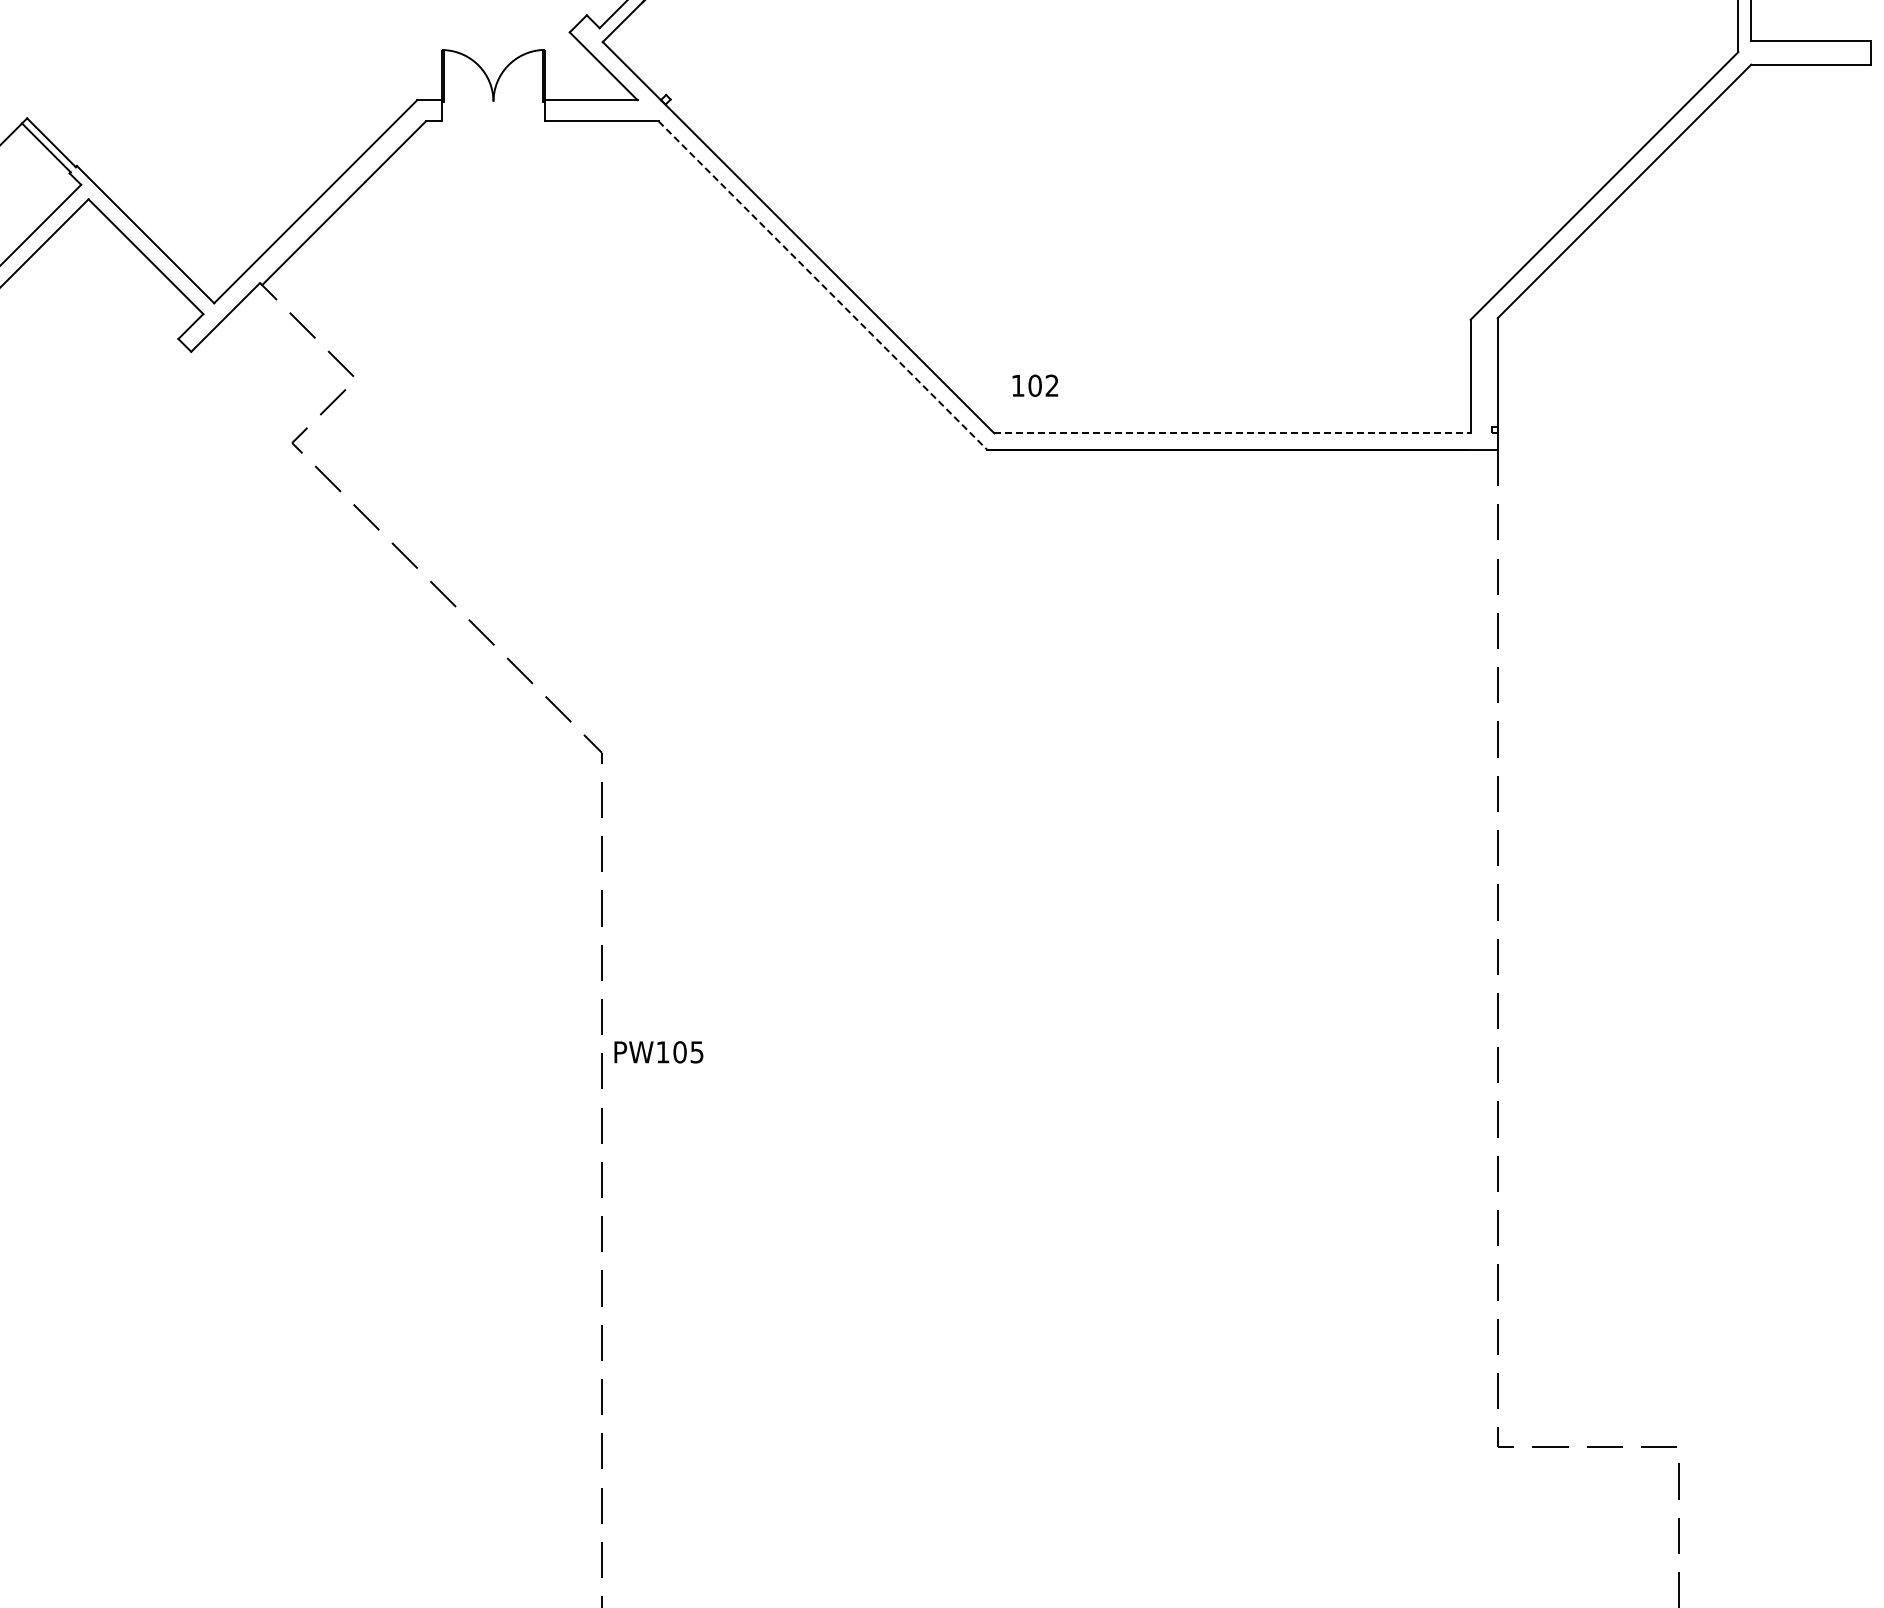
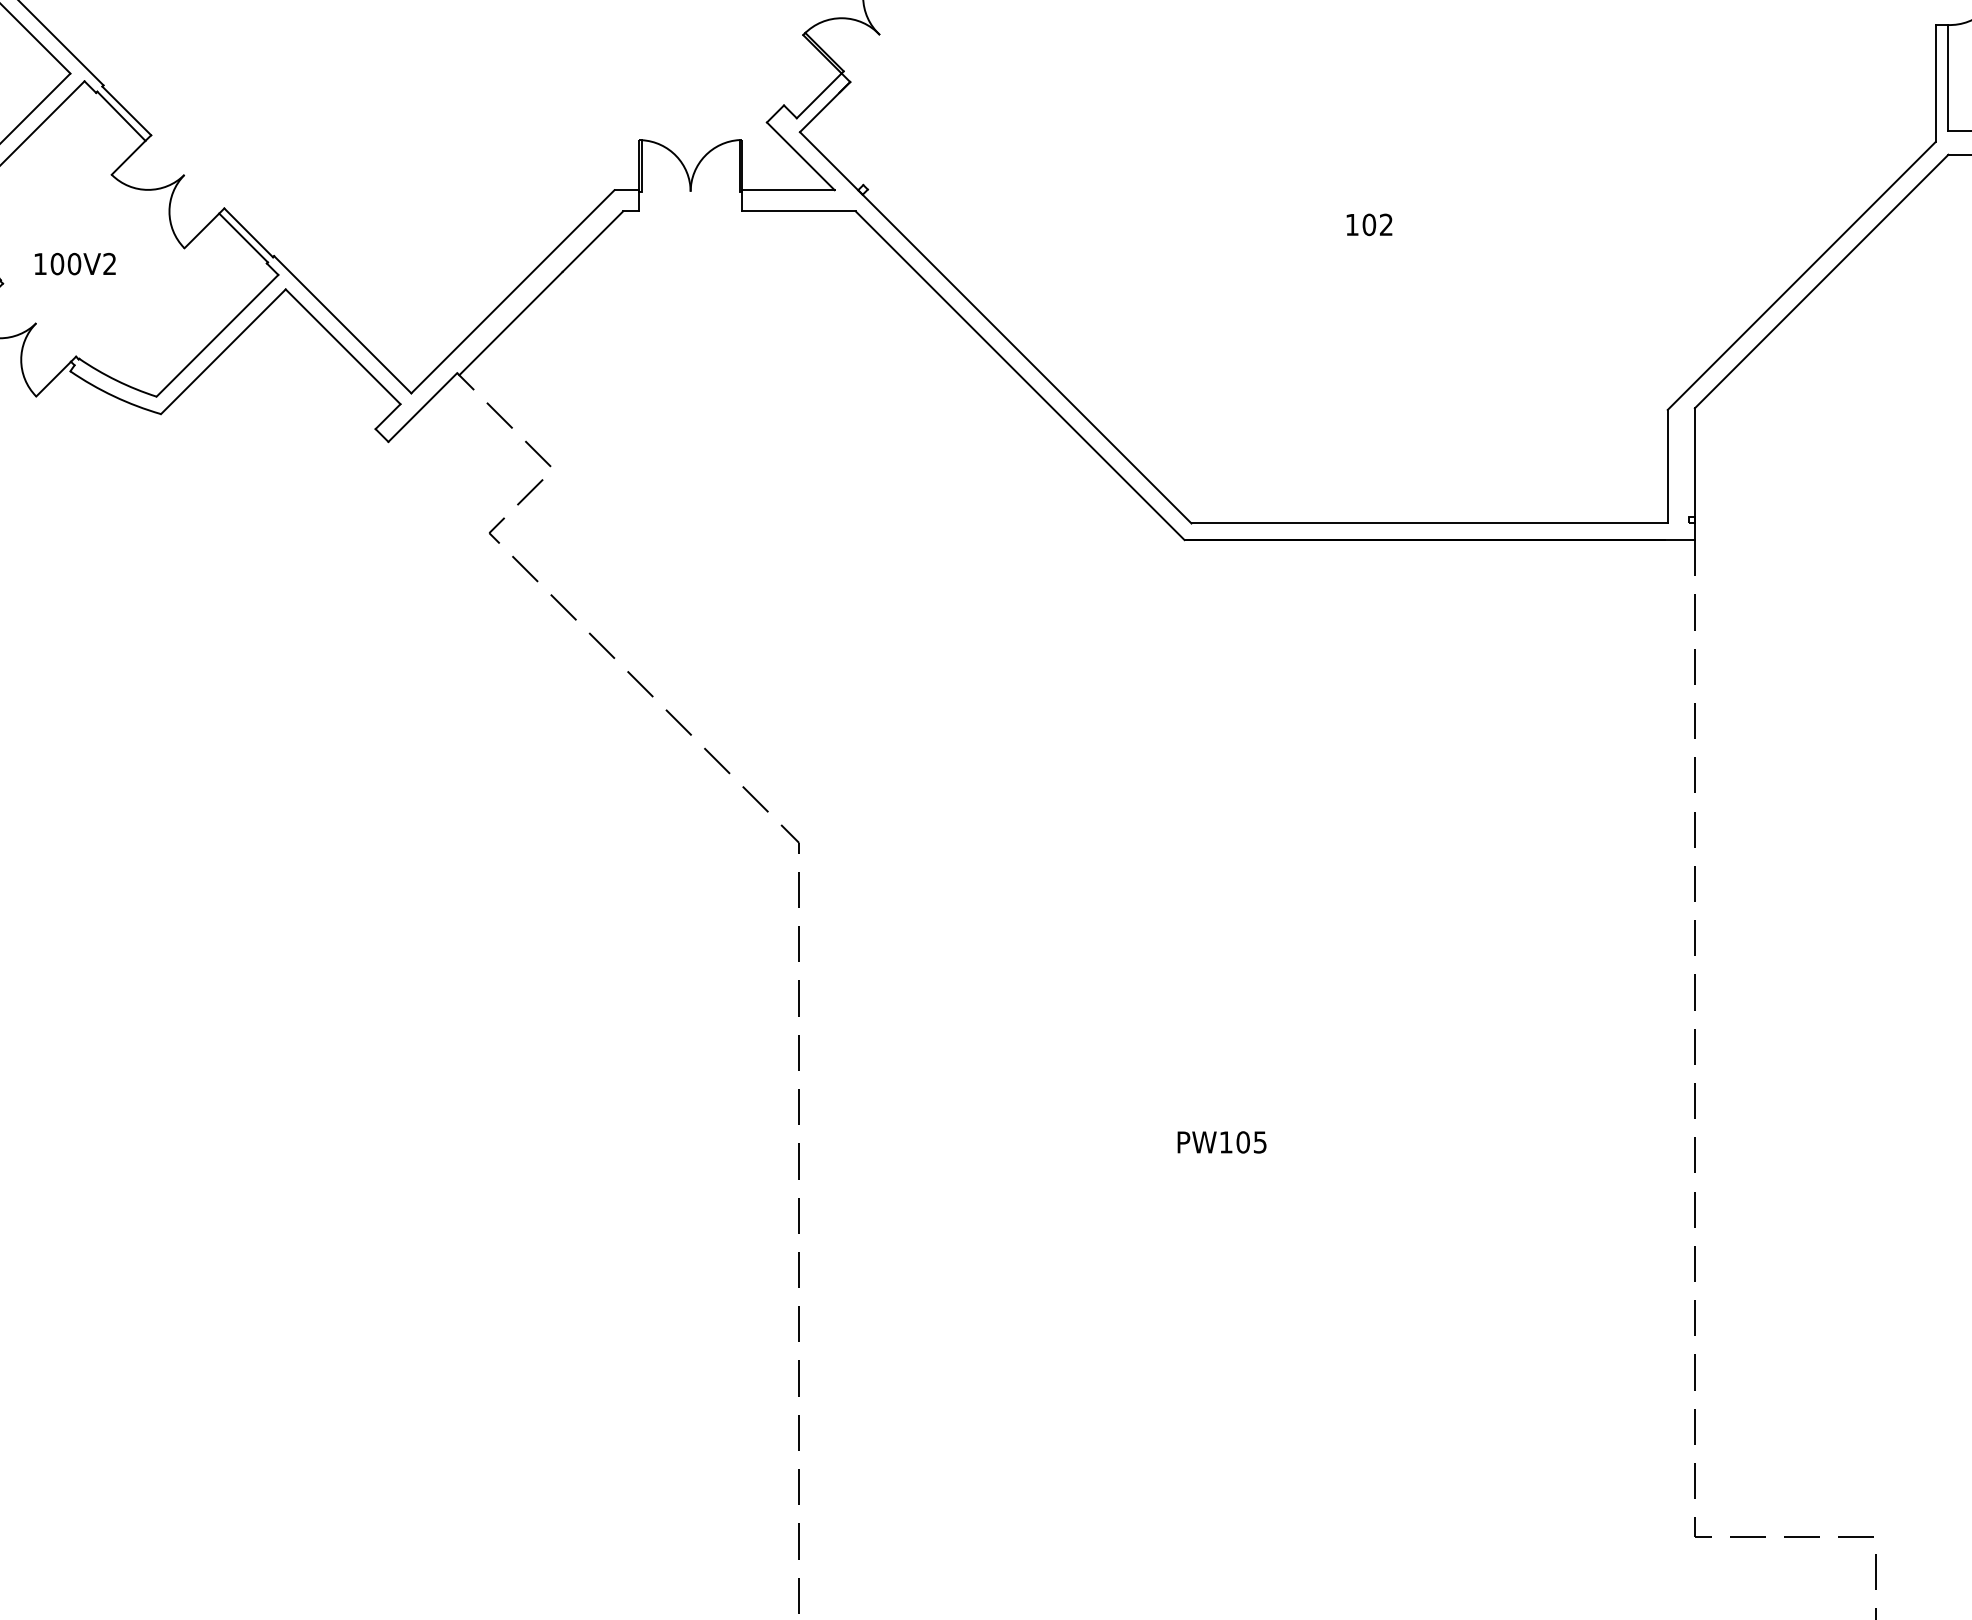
line: (823, 286) -> (1020, 376), dashed -> solid
text: (1035, 385) -> (1369, 224), moved
line: (1233, 433) -> (1430, 523), dashed -> solid
text: (658, 1052) -> (1221, 1142), moved

